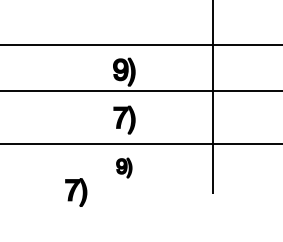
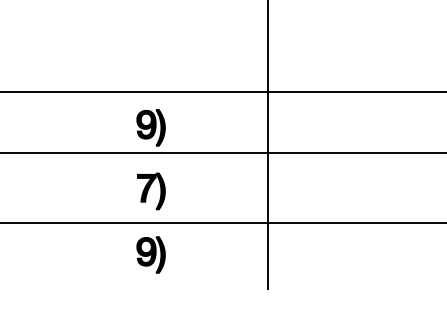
part: (123, 167) -> (150, 254), size x1.43
part: (76, 192) -> (87, 287), removed

